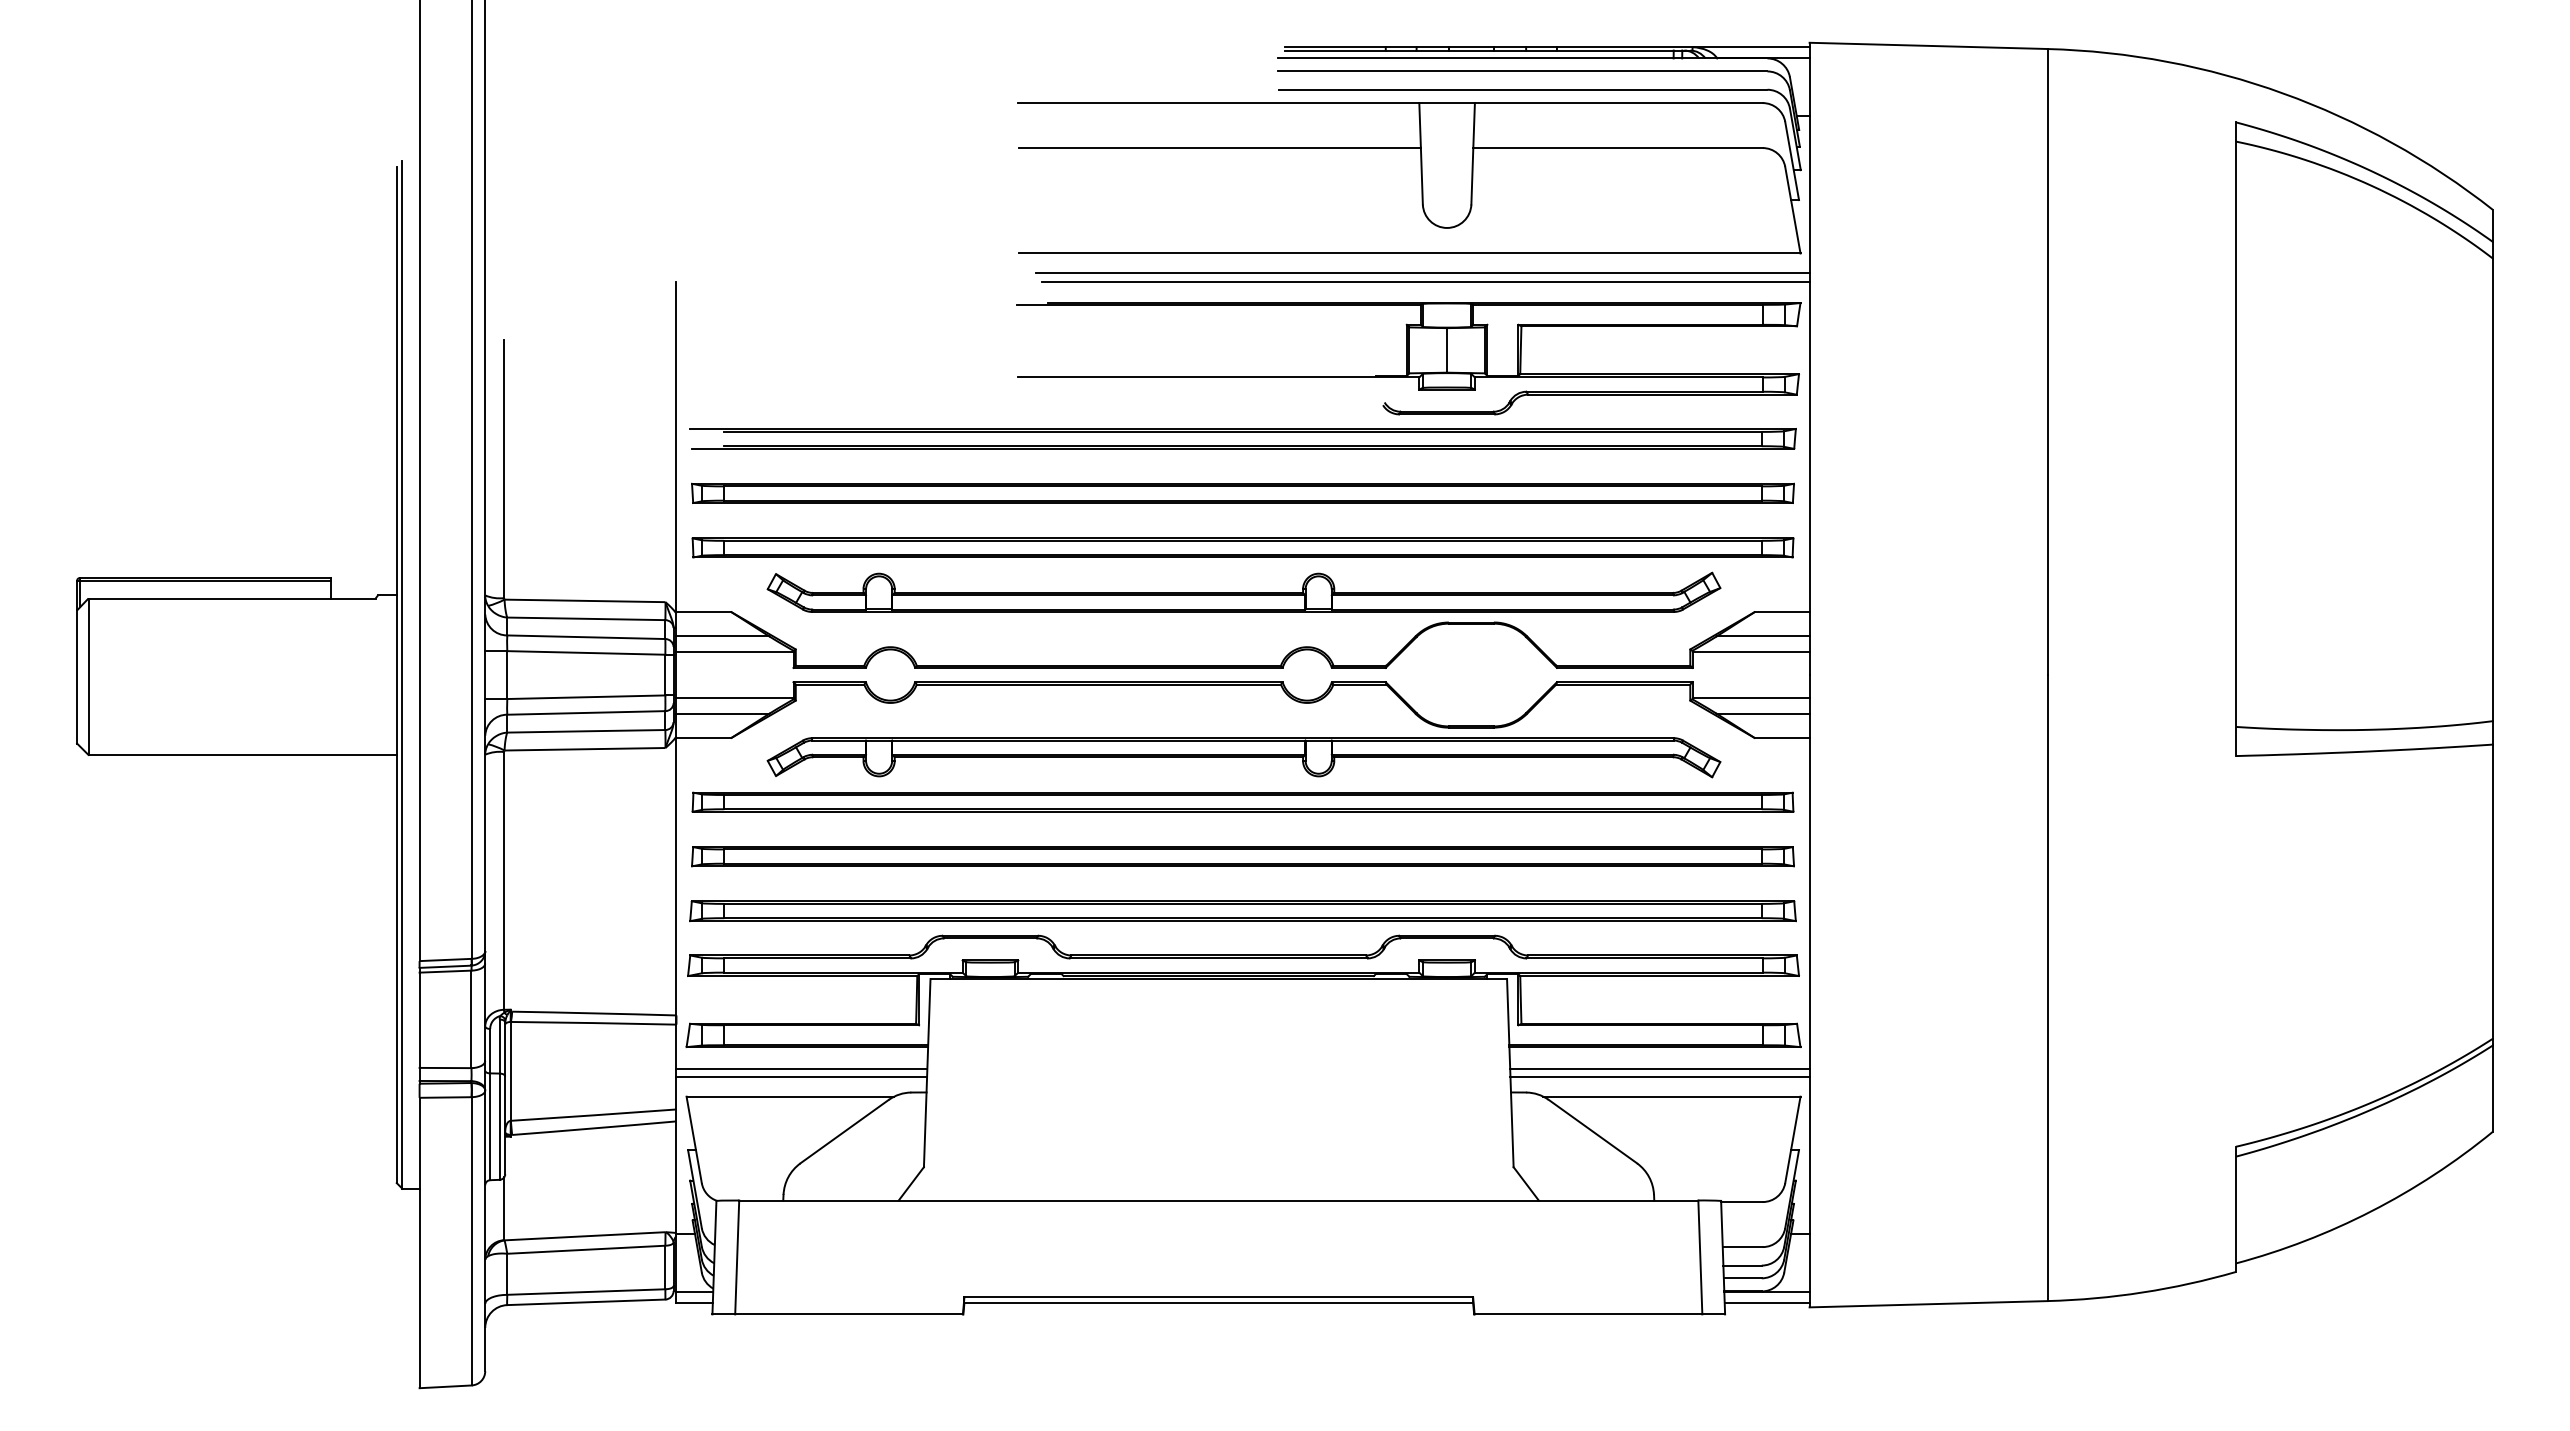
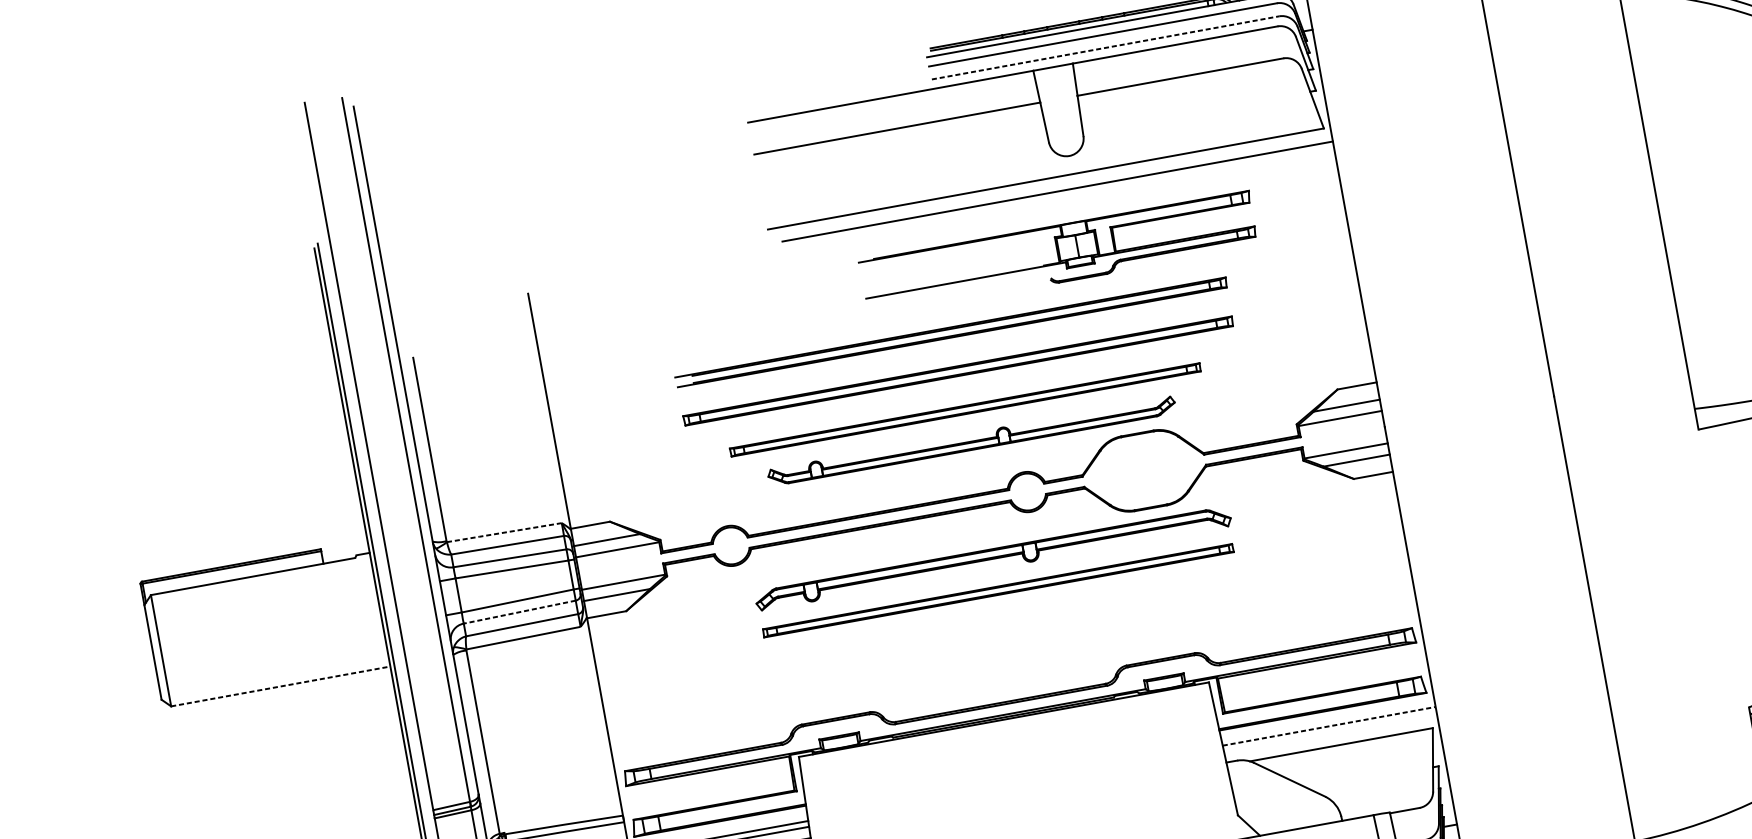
line: (1523, 89) -> (1105, 47), solid -> dashed
line: (1425, 281) -> (1060, 196), removed
part: (1408, 358) -> (1058, 253), size x0.7
part: (1242, 438) -> (950, 332), size x0.7
part: (1242, 492) -> (957, 370), size x0.7
part: (1242, 547) -> (965, 409), size x0.6
part: (1243, 591) -> (971, 440), size x0.6
line: (584, 600) -> (503, 532), solid -> dashed
line: (585, 712) -> (519, 611), solid -> dashed
line: (243, 754) -> (281, 686), solid -> dashed
part: (1243, 757) -> (992, 558), size x0.7
part: (1242, 801) -> (997, 590), size x0.6
part: (1242, 856) -> (1004, 629), removed
part: (1242, 911) -> (1012, 668), removed
line: (1659, 1068) -> (1328, 726), solid -> dashed
line: (1659, 1076) -> (1329, 732), removed

